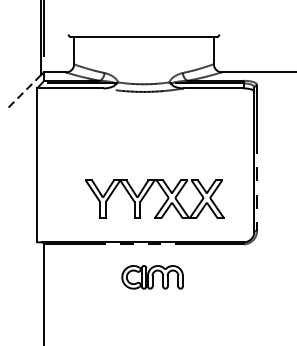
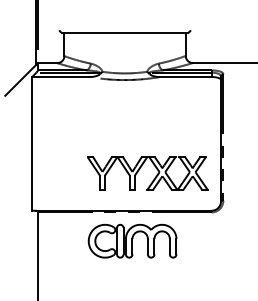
line: (23, 92) -> (20, 80), dashed -> solid
part: (146, 194) -> (140, 169), moved
part: (152, 276) -> (132, 240), size x1.67

